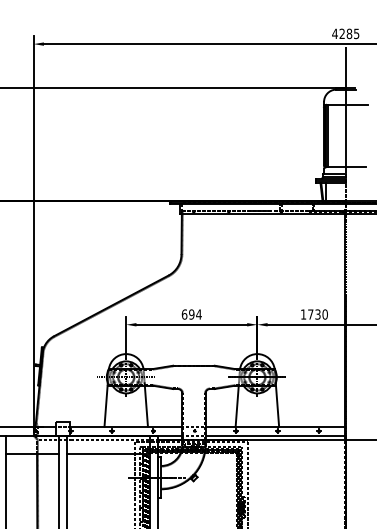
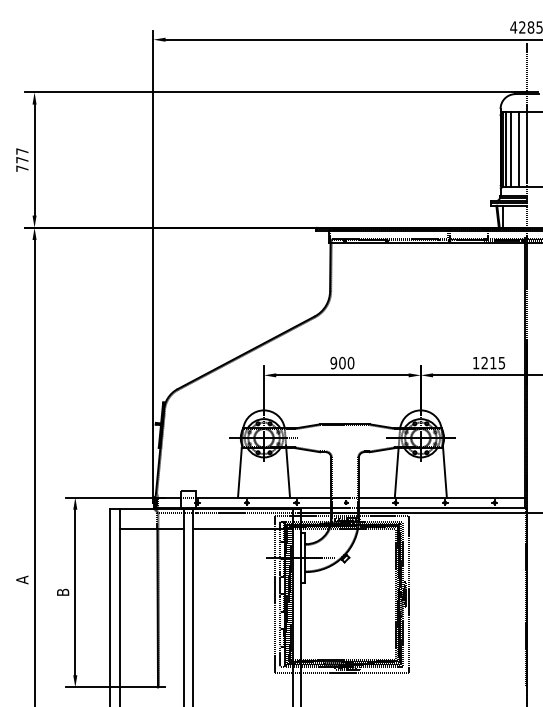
line: (333, 135) -> (511, 149), added
line: (339, 135) -> (519, 149), added
text: (191, 314) -> (342, 362), 694 -> 900
text: (318, 314) -> (493, 362), 1730 -> 1215

